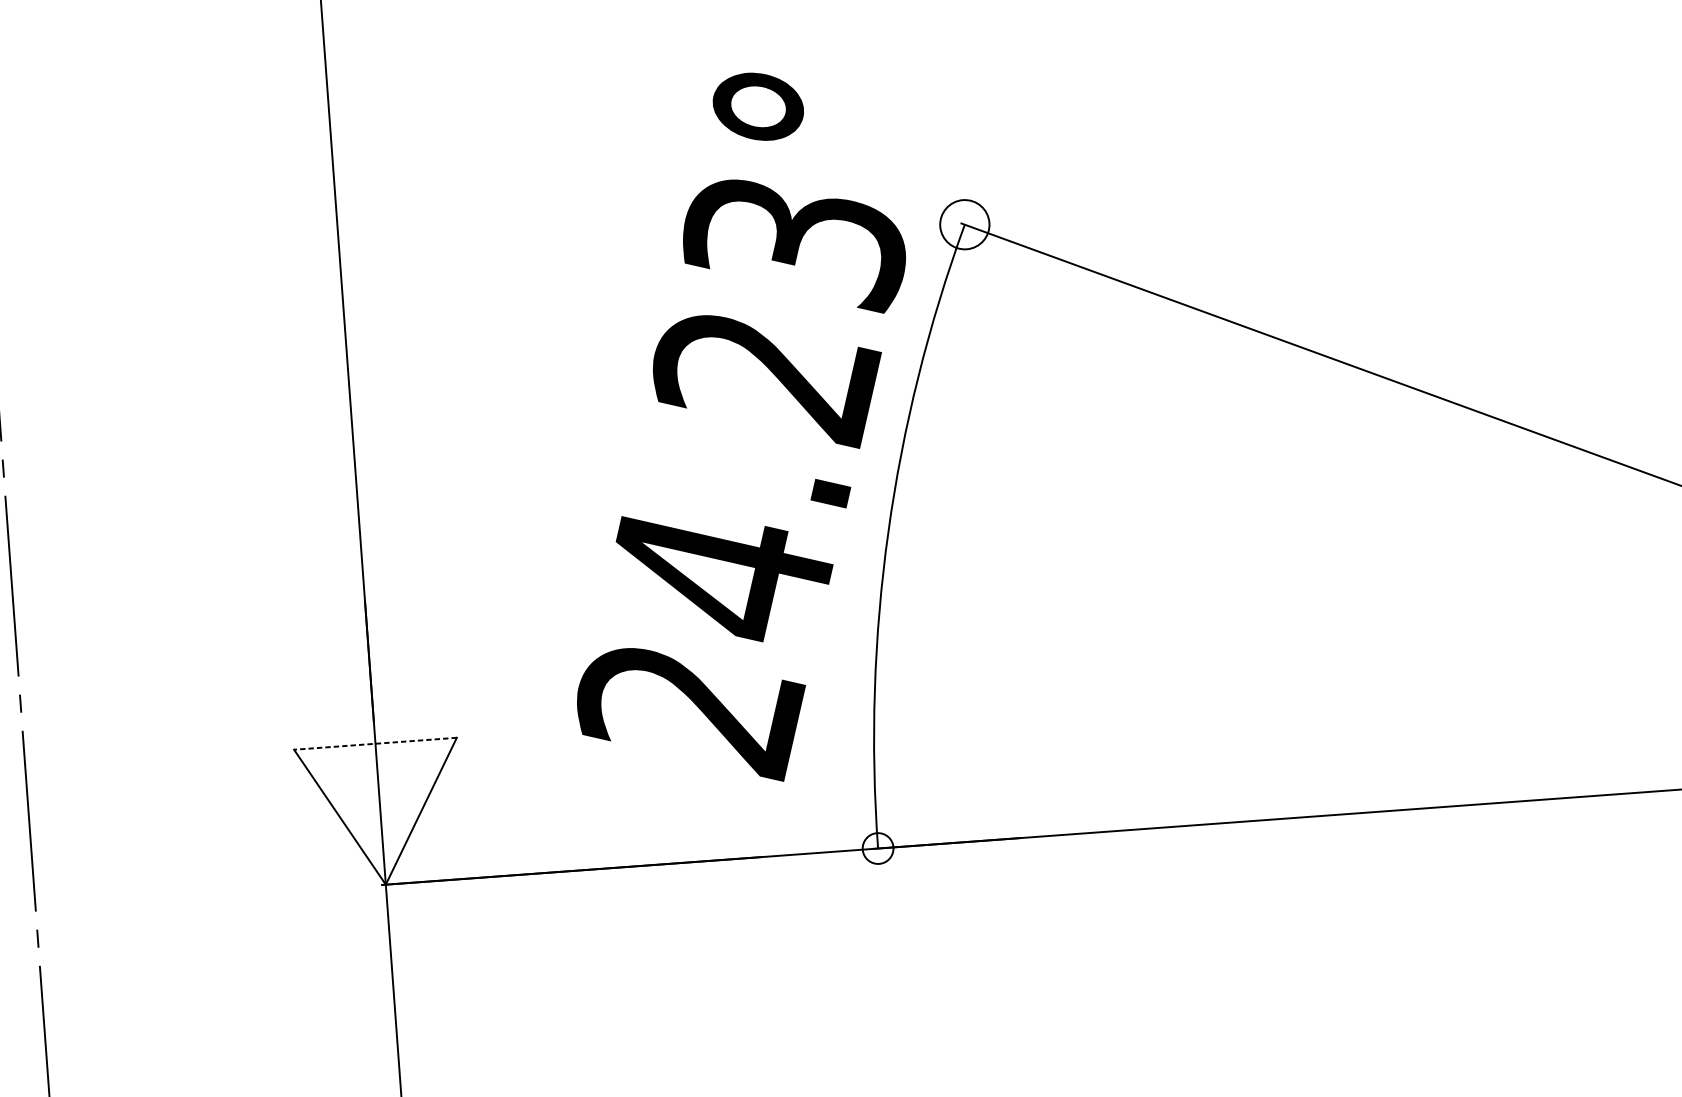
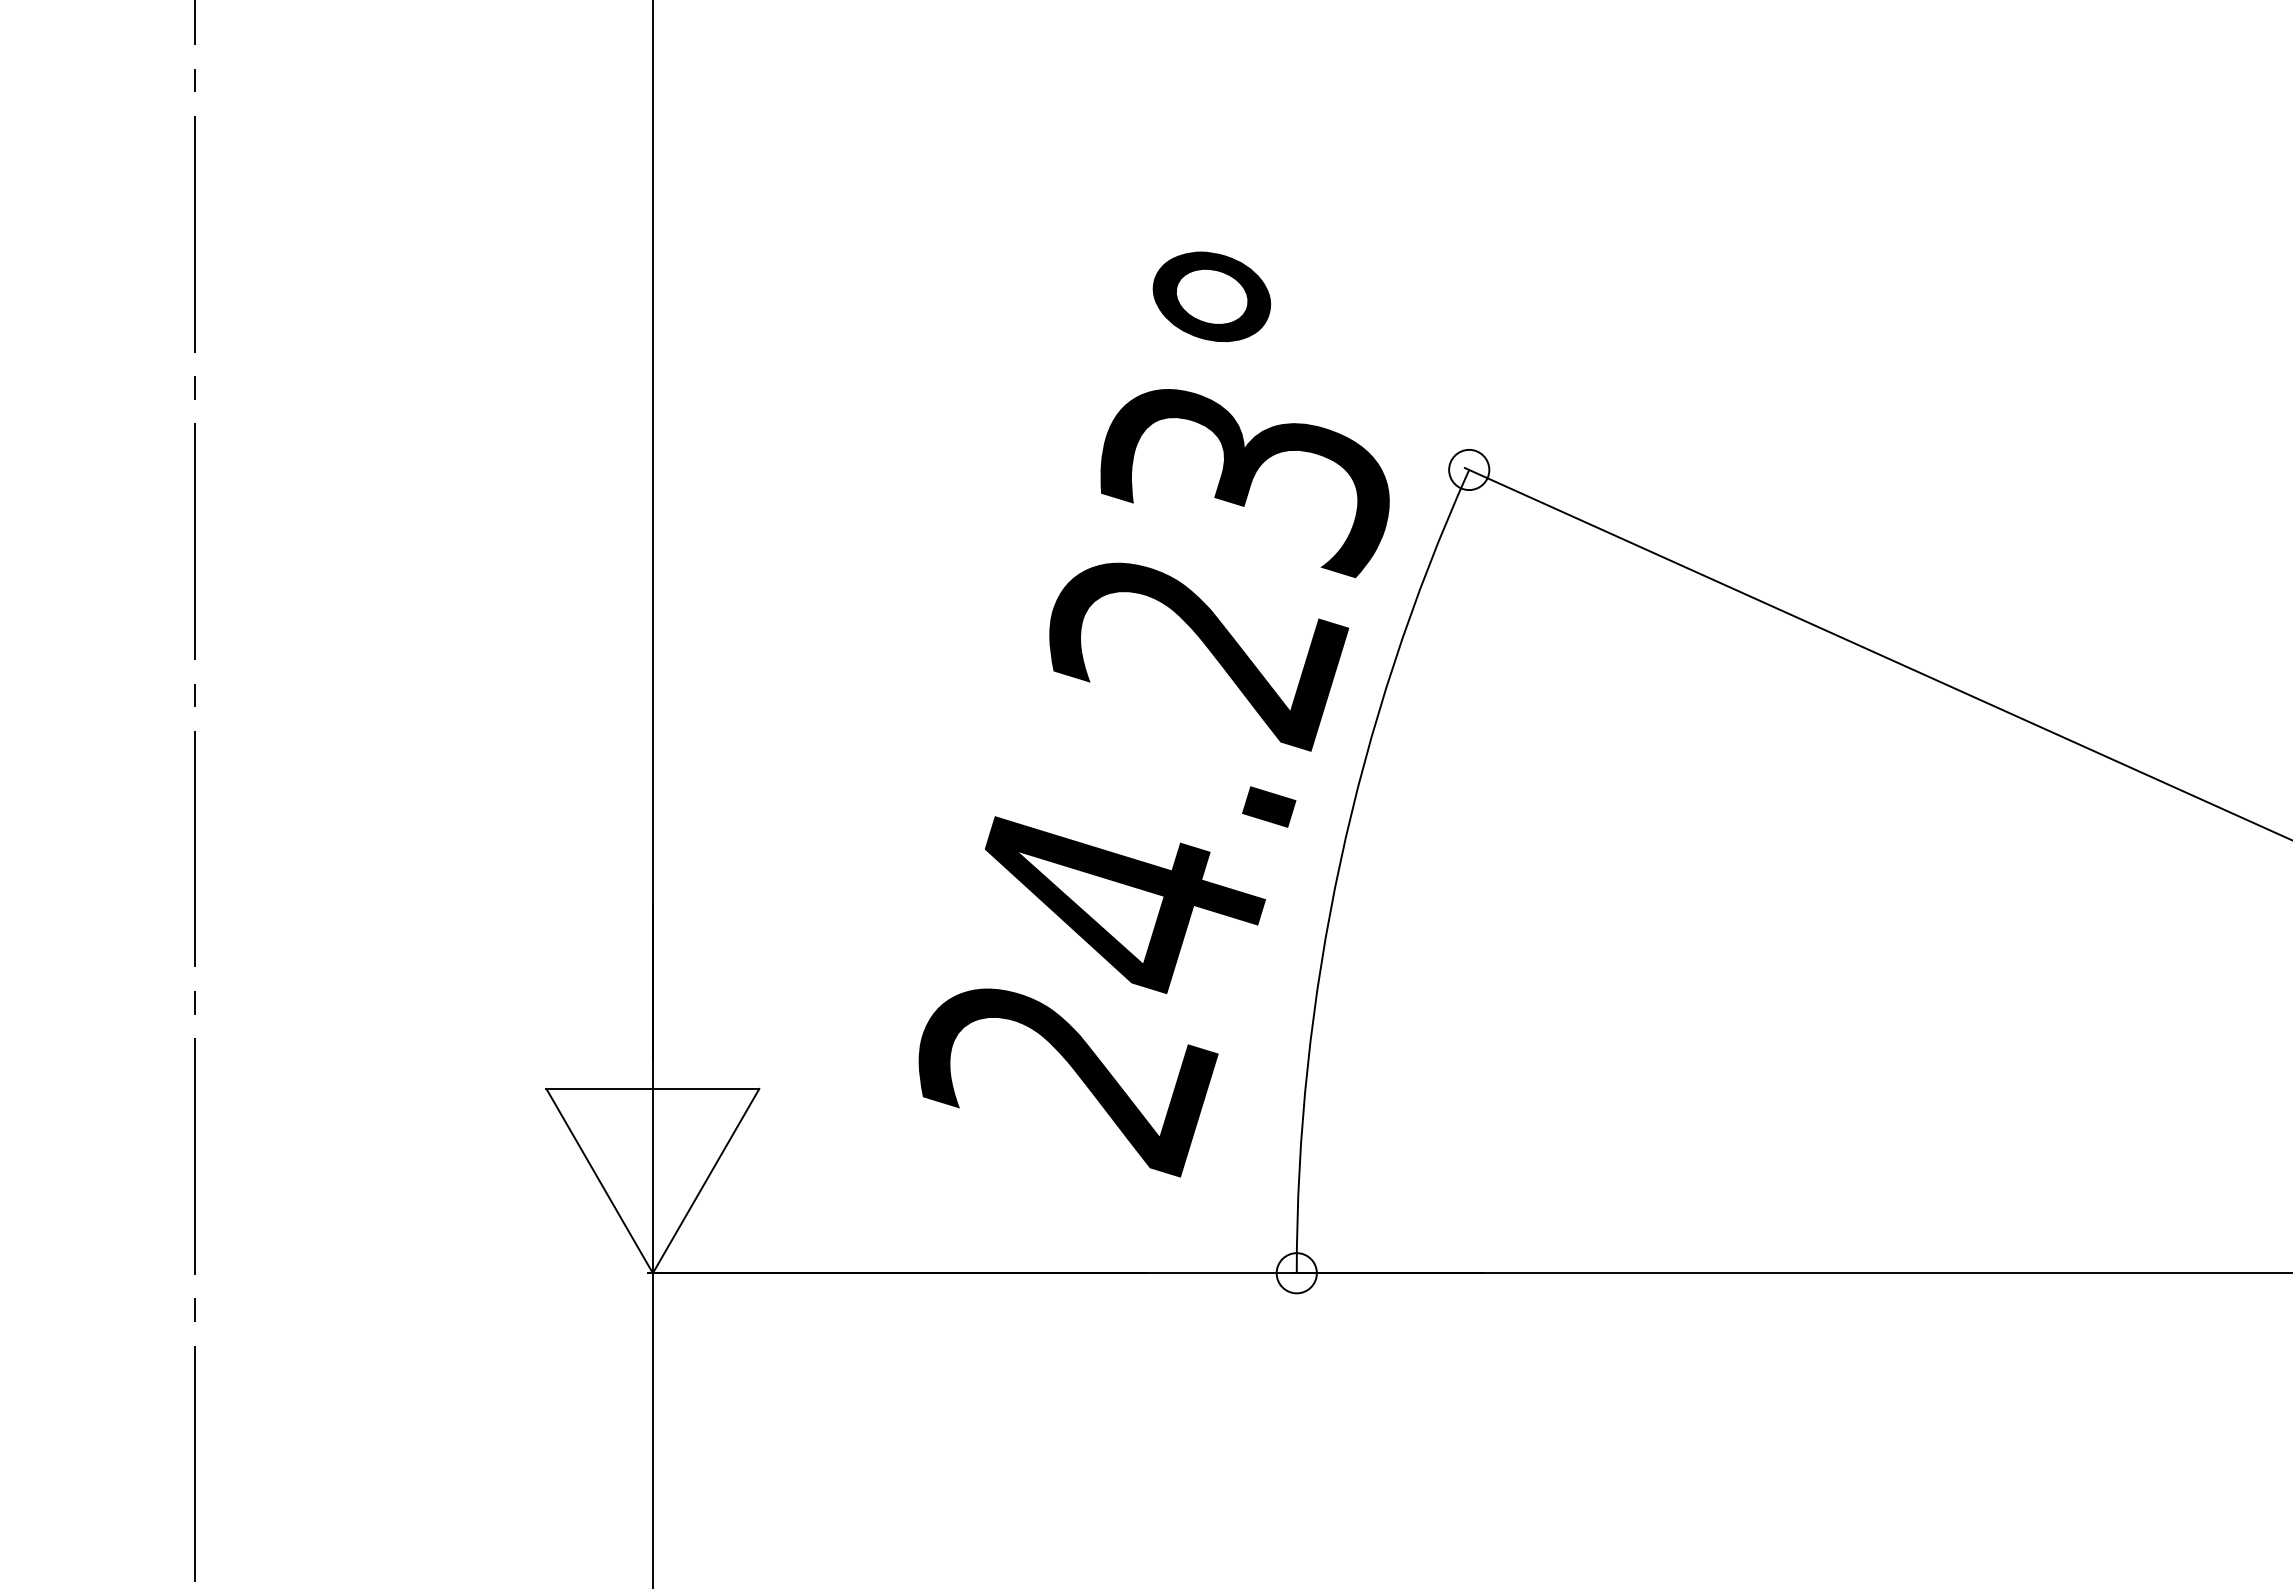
circle: (965, 224) -> (1469, 469), size x0.62
line: (375, 743) -> (652, 1088), dashed -> solid

